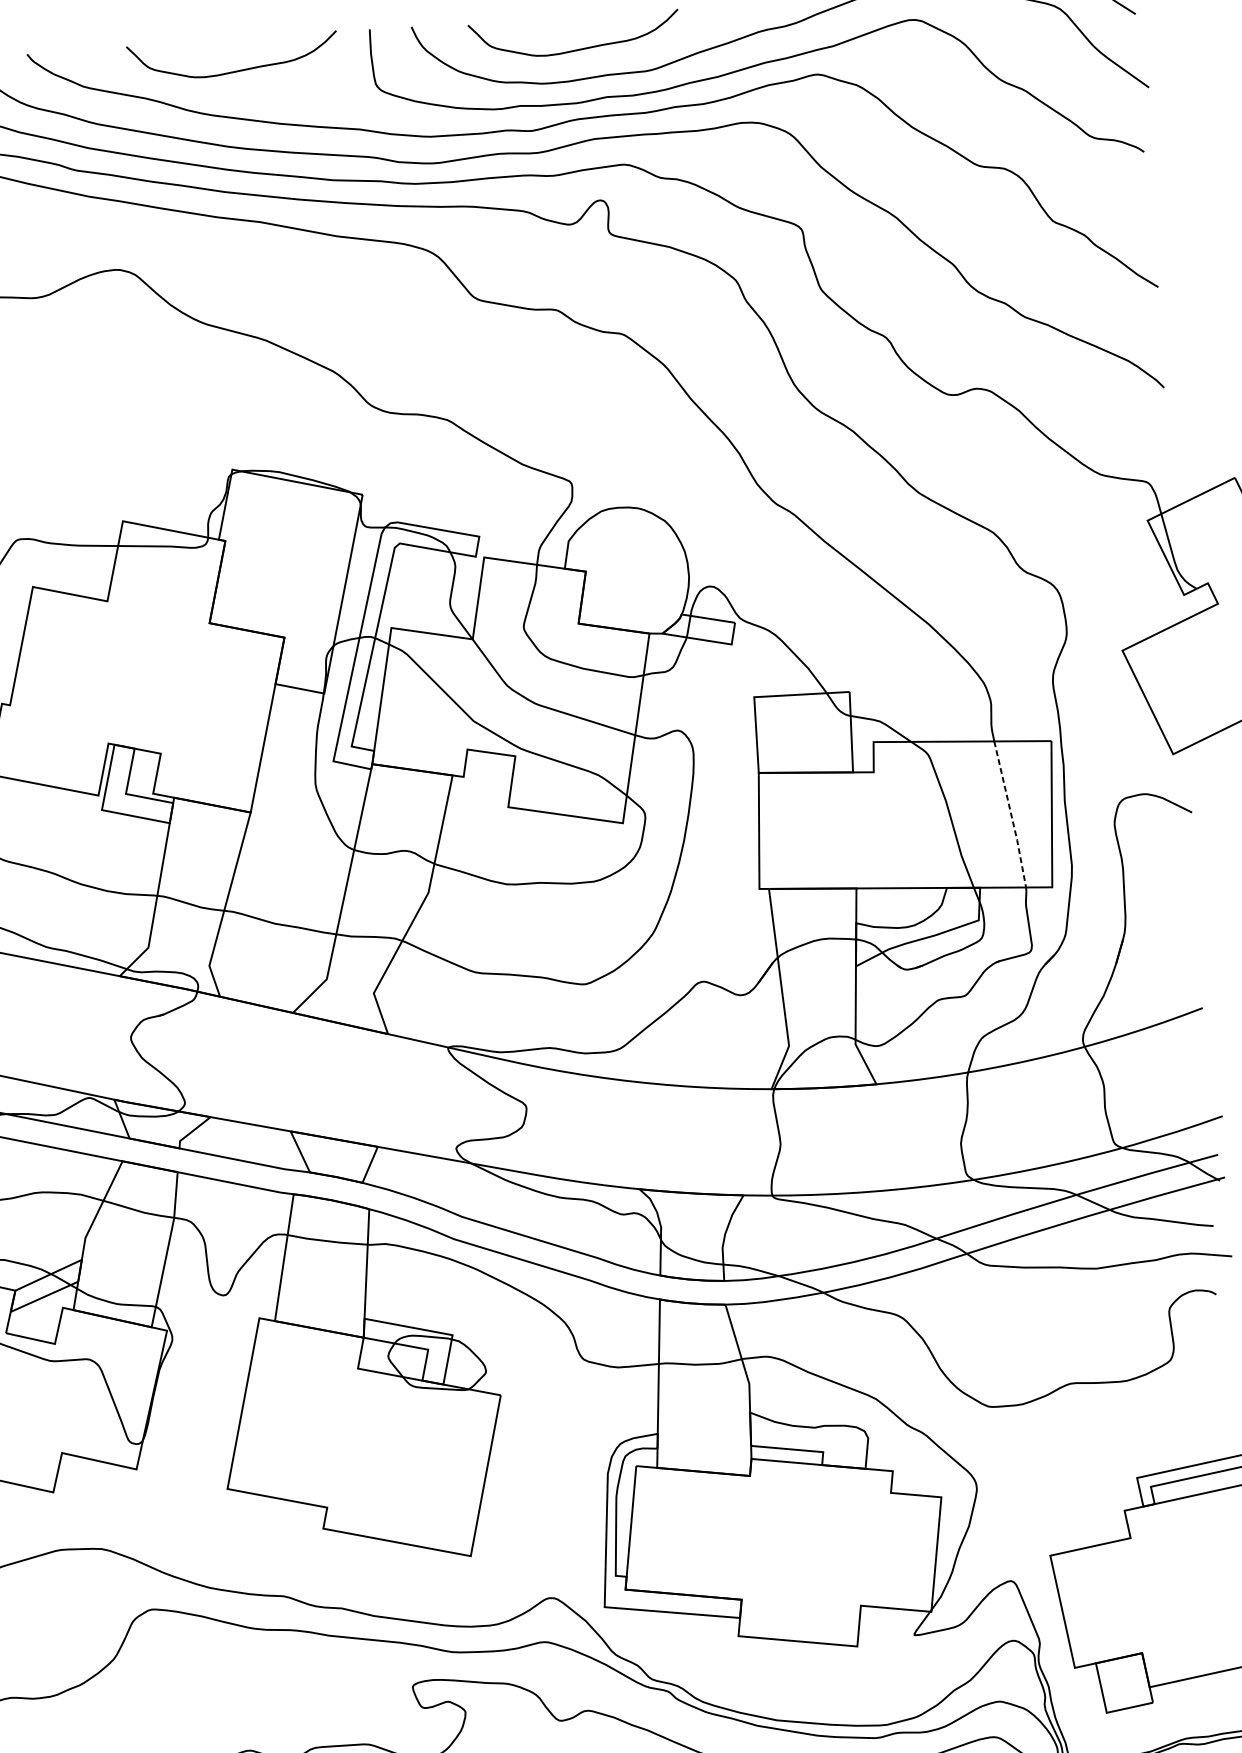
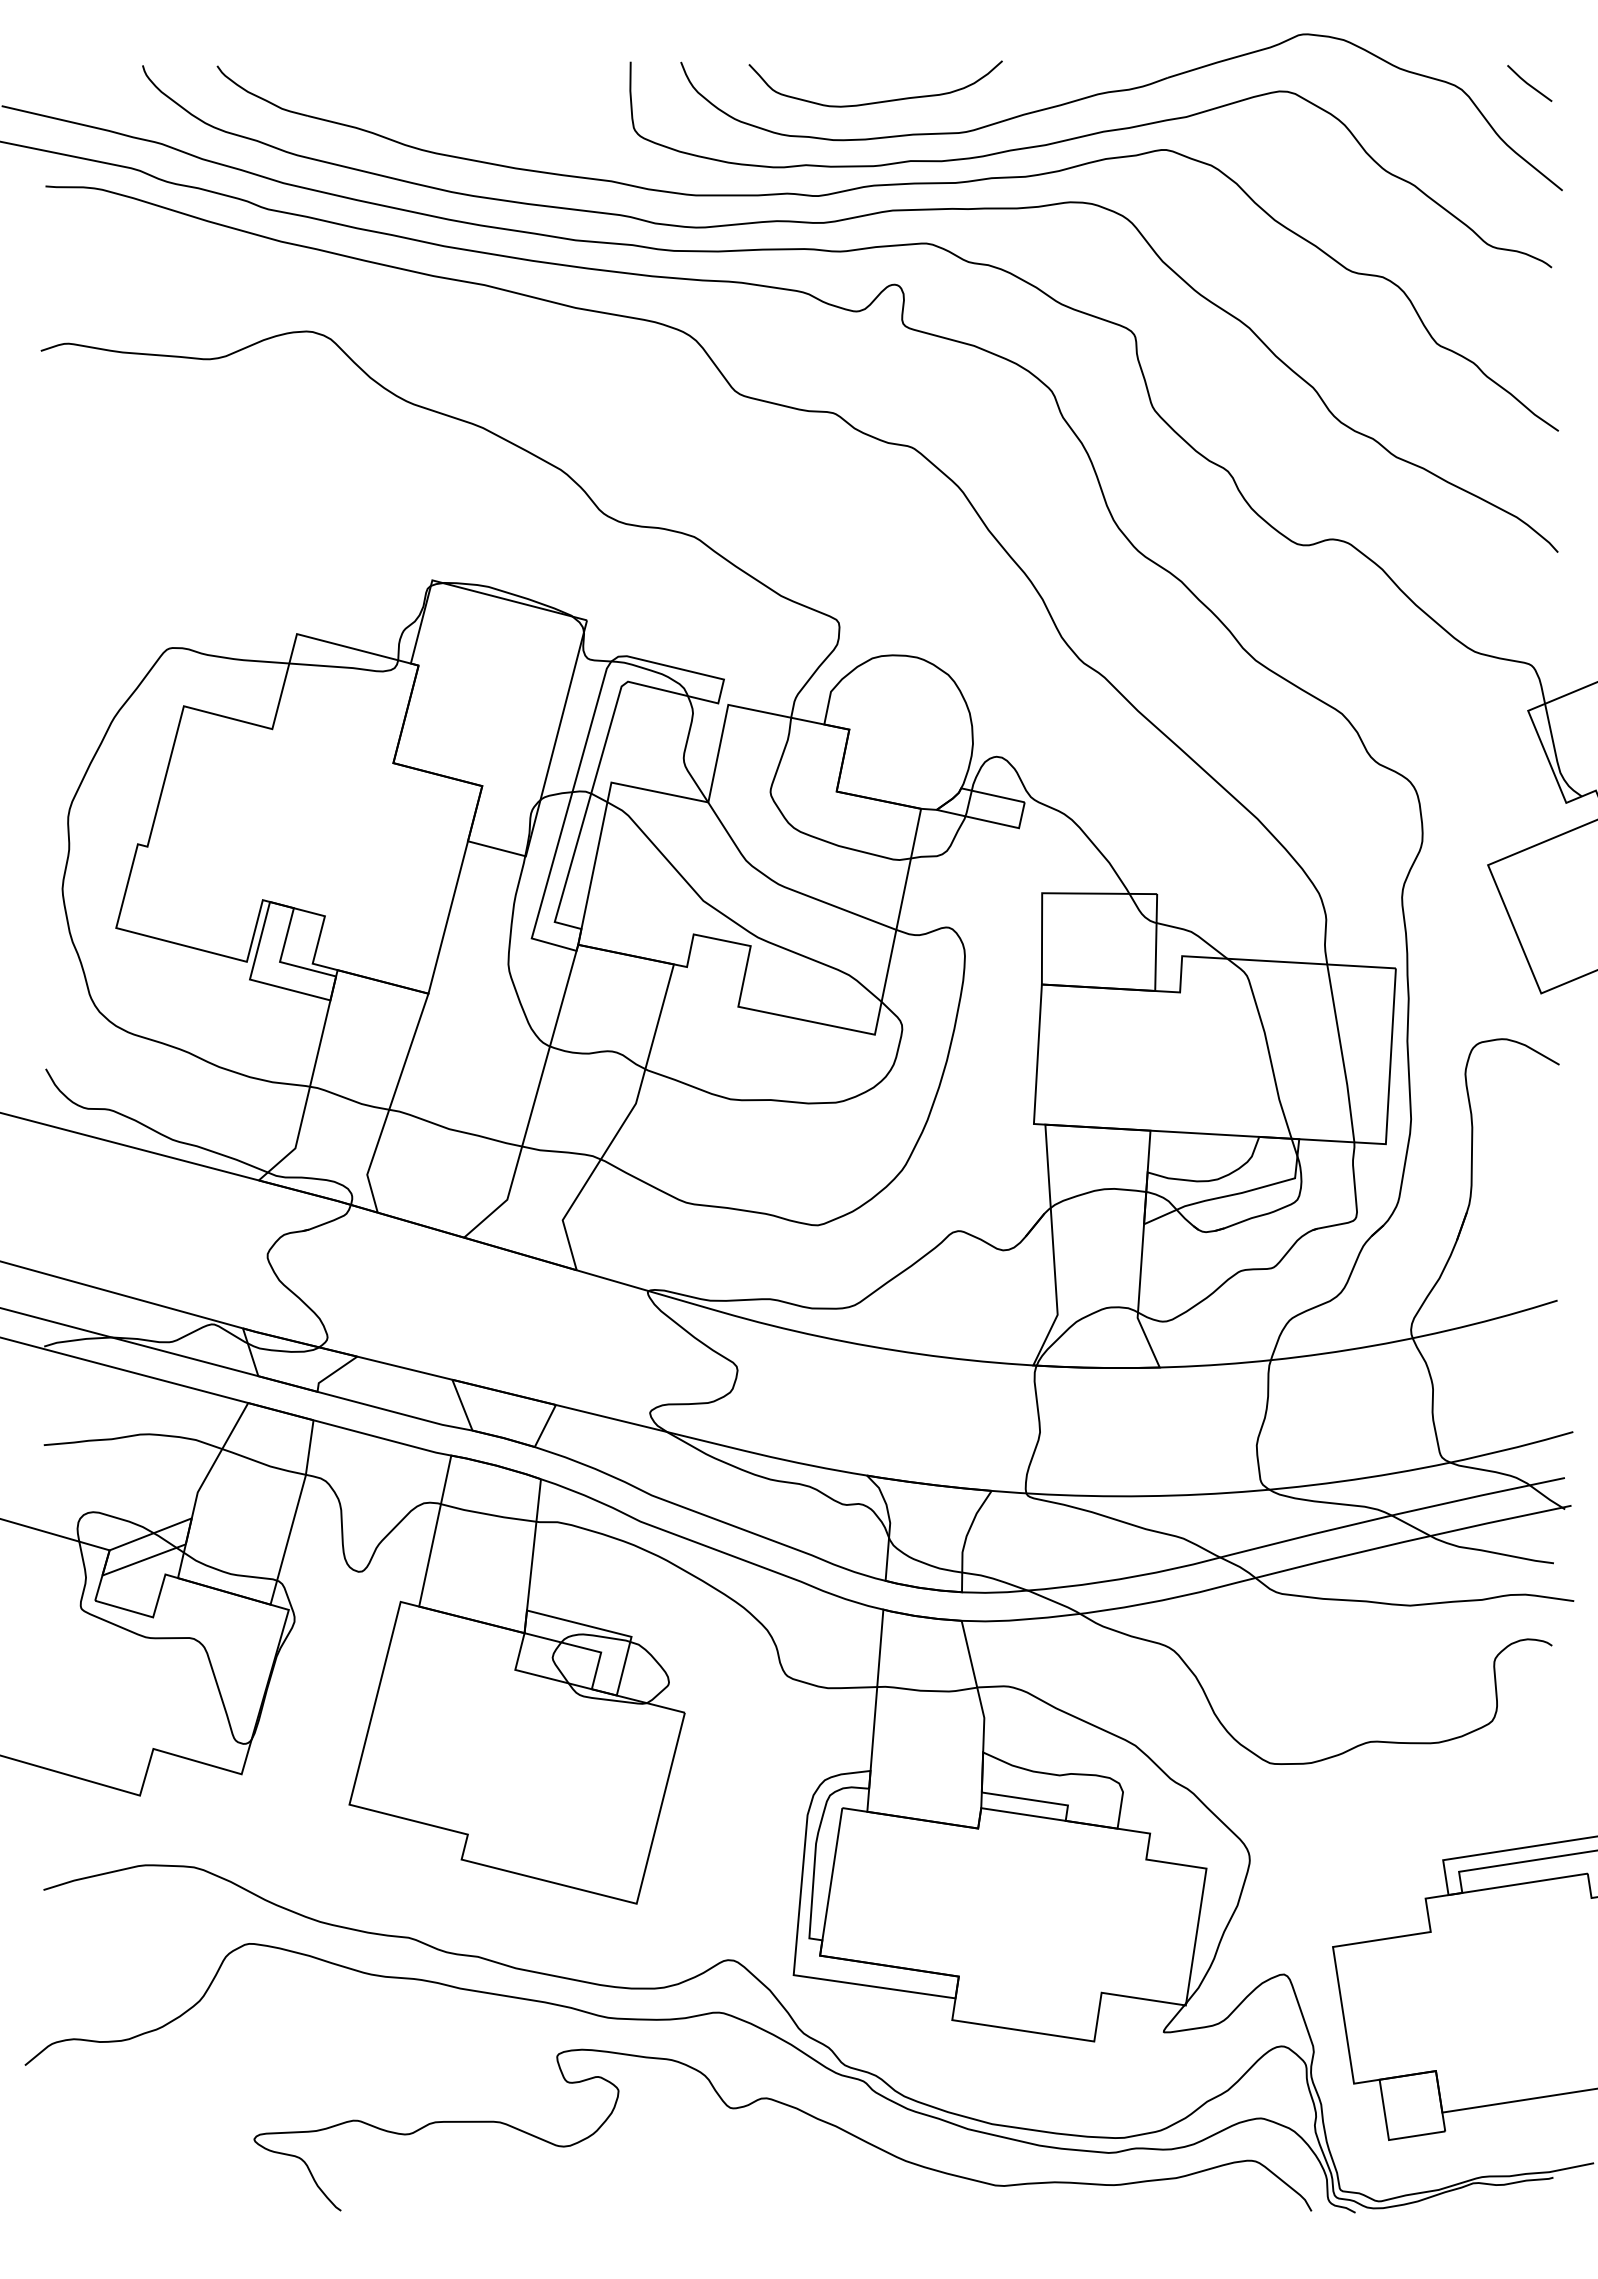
curve: (234, 70) -> (464, 101), removed
line: (1011, 814) -> (1342, 1053), dashed -> solid

